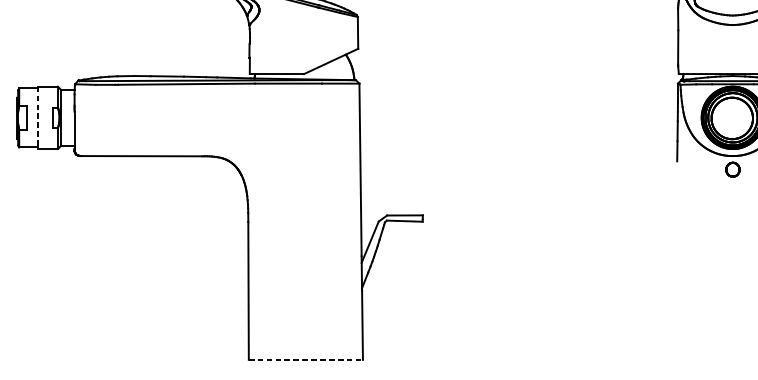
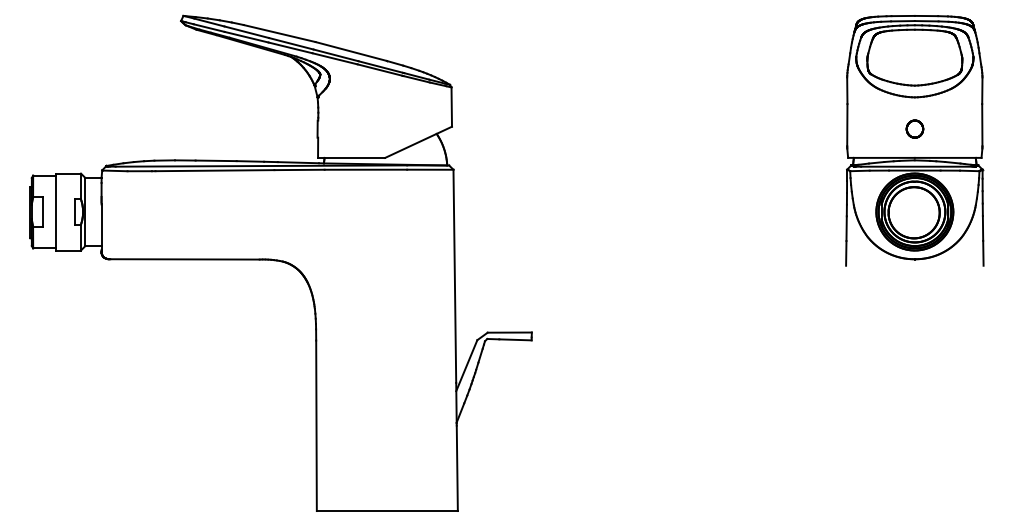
line: (38, 118) -> (56, 212), dashed -> solid
part: (732, 169) -> (914, 128), moved
line: (306, 360) -> (387, 511), dashed -> solid

